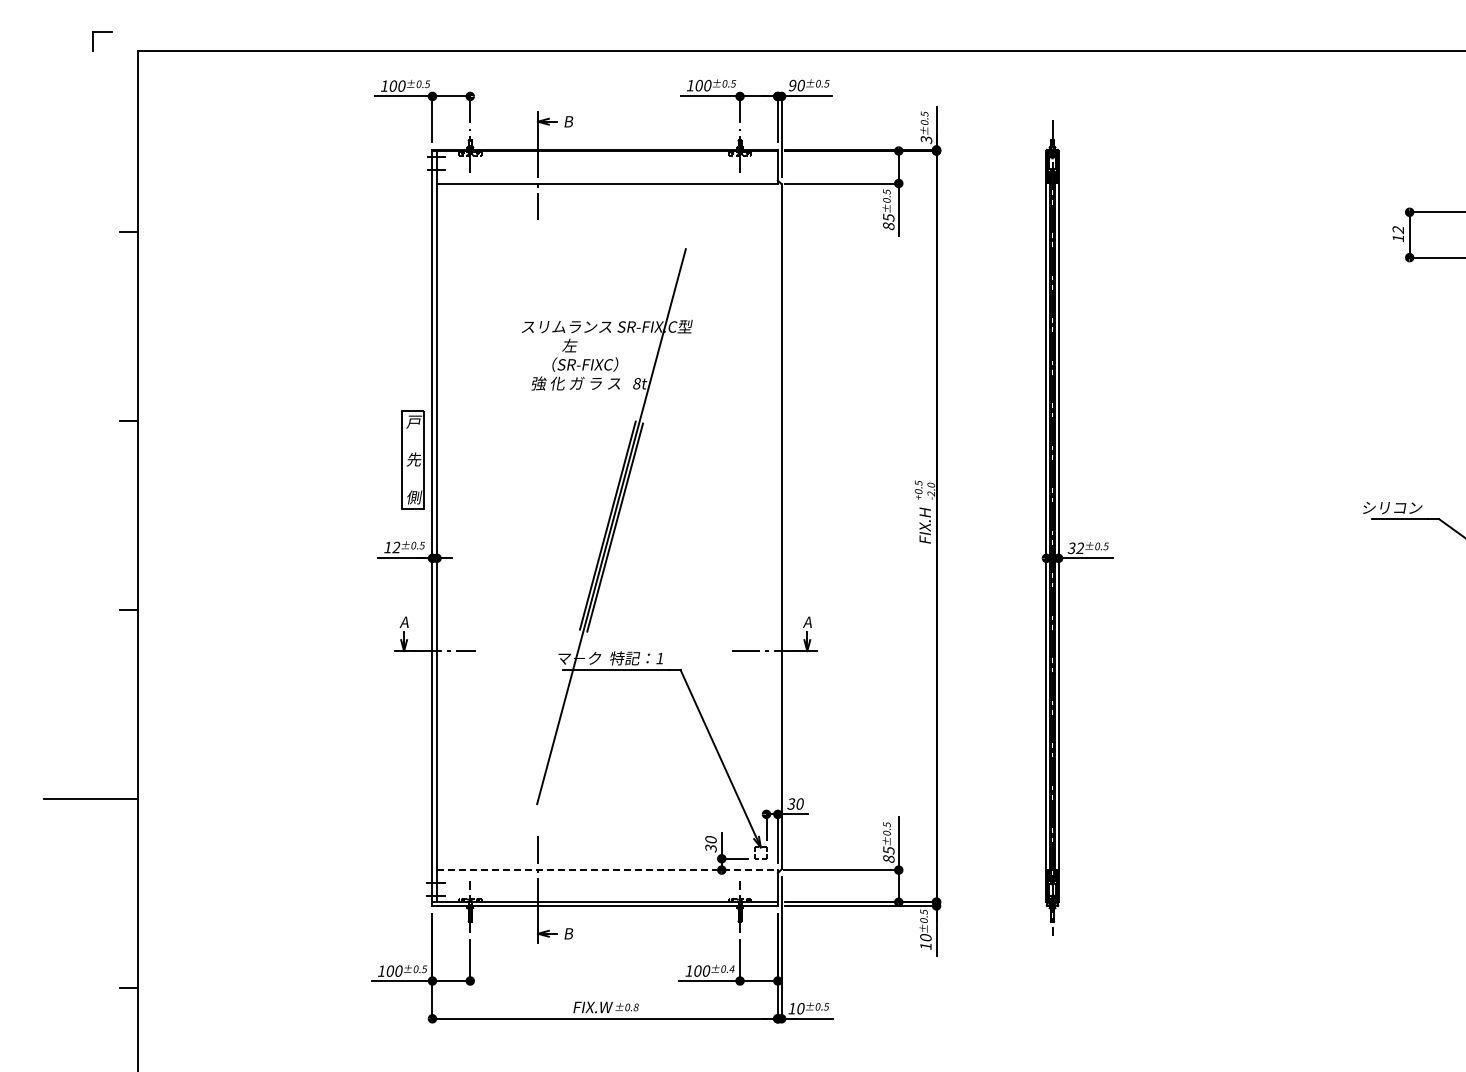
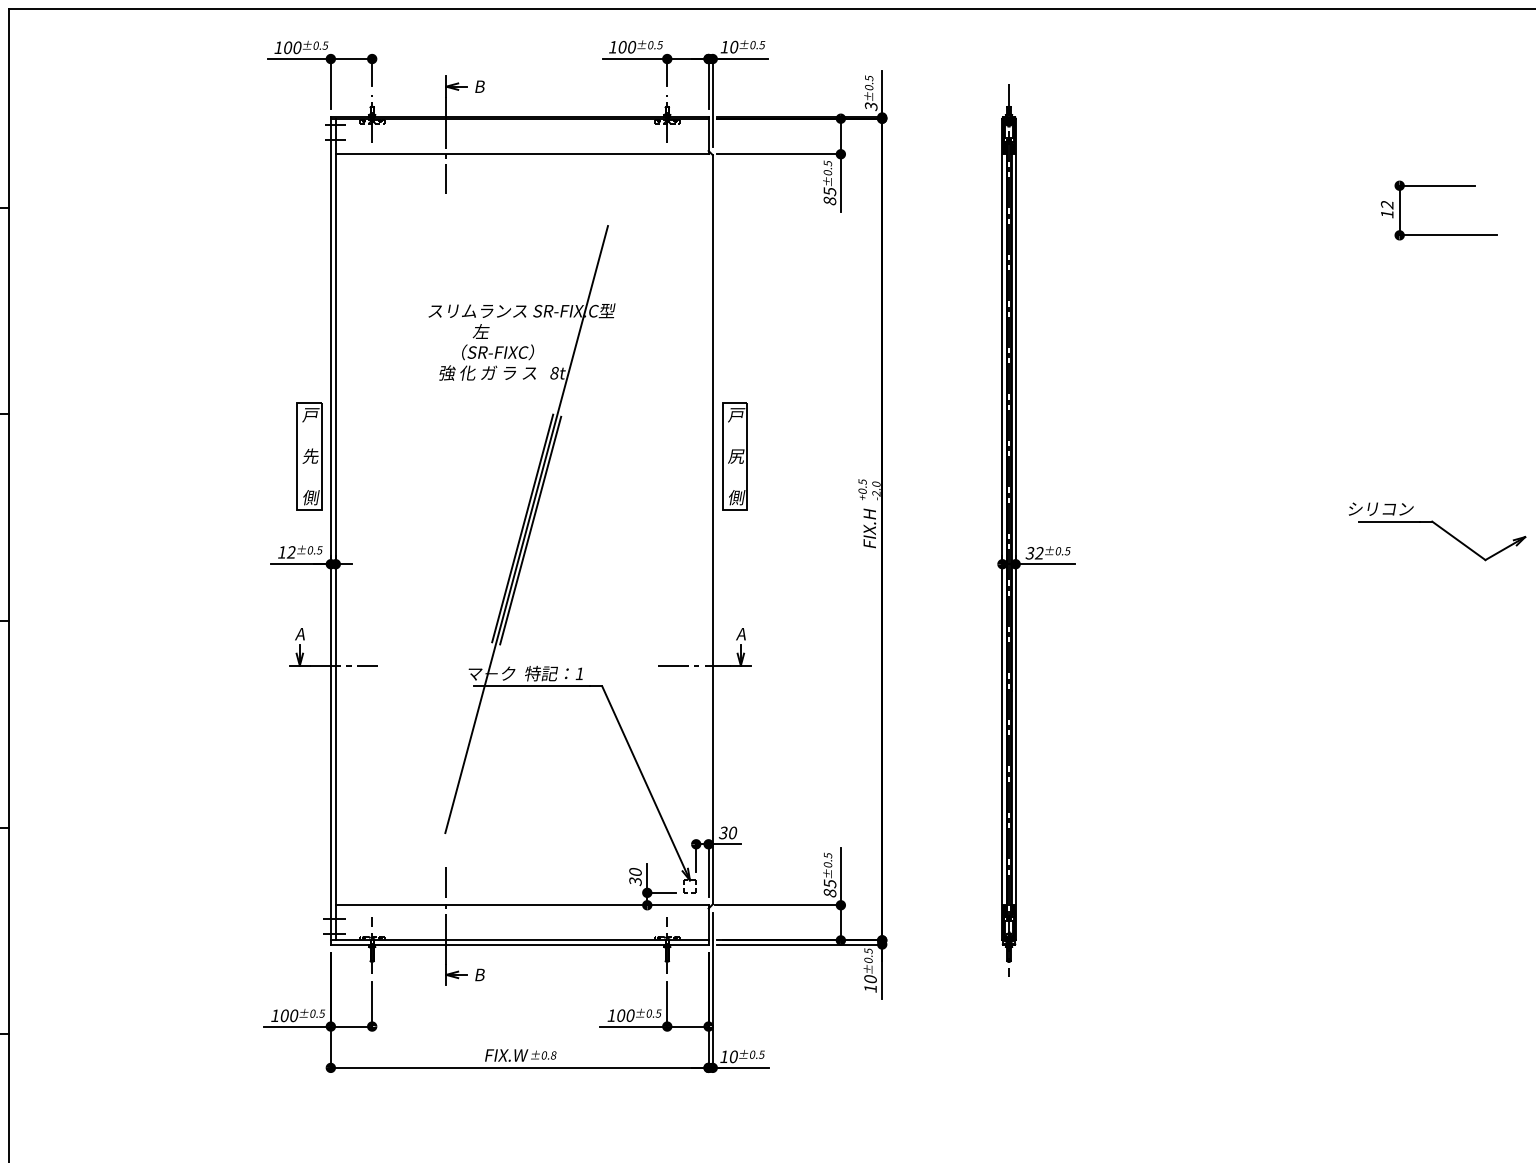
text: (792, 85) -> (724, 47), 90 -> 10
part: (801, 459) -> (734, 456), added
line: (607, 870) -> (522, 905), dashed -> solid
text: (731, 968) -> (657, 1012), ±0.4 -> ±0.5

